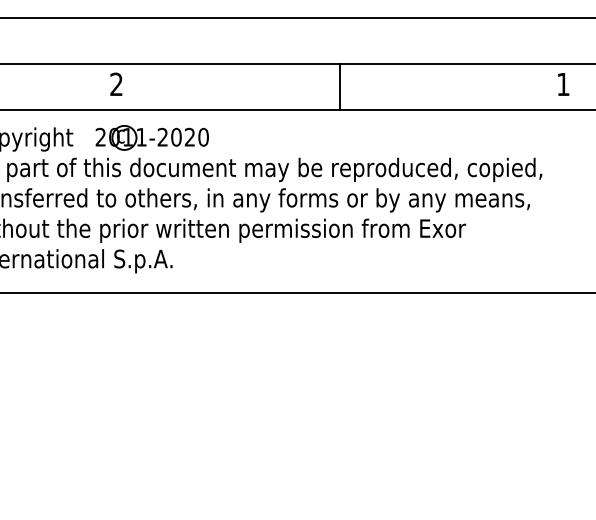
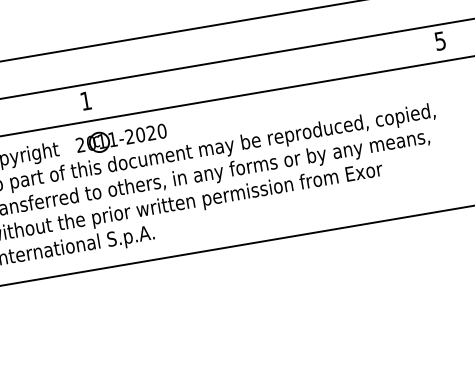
text: (116, 83) -> (85, 100), 2 -> 1
text: (563, 84) -> (440, 41), 1 -> 5
line: (340, 86) -> (263, 72), removed

